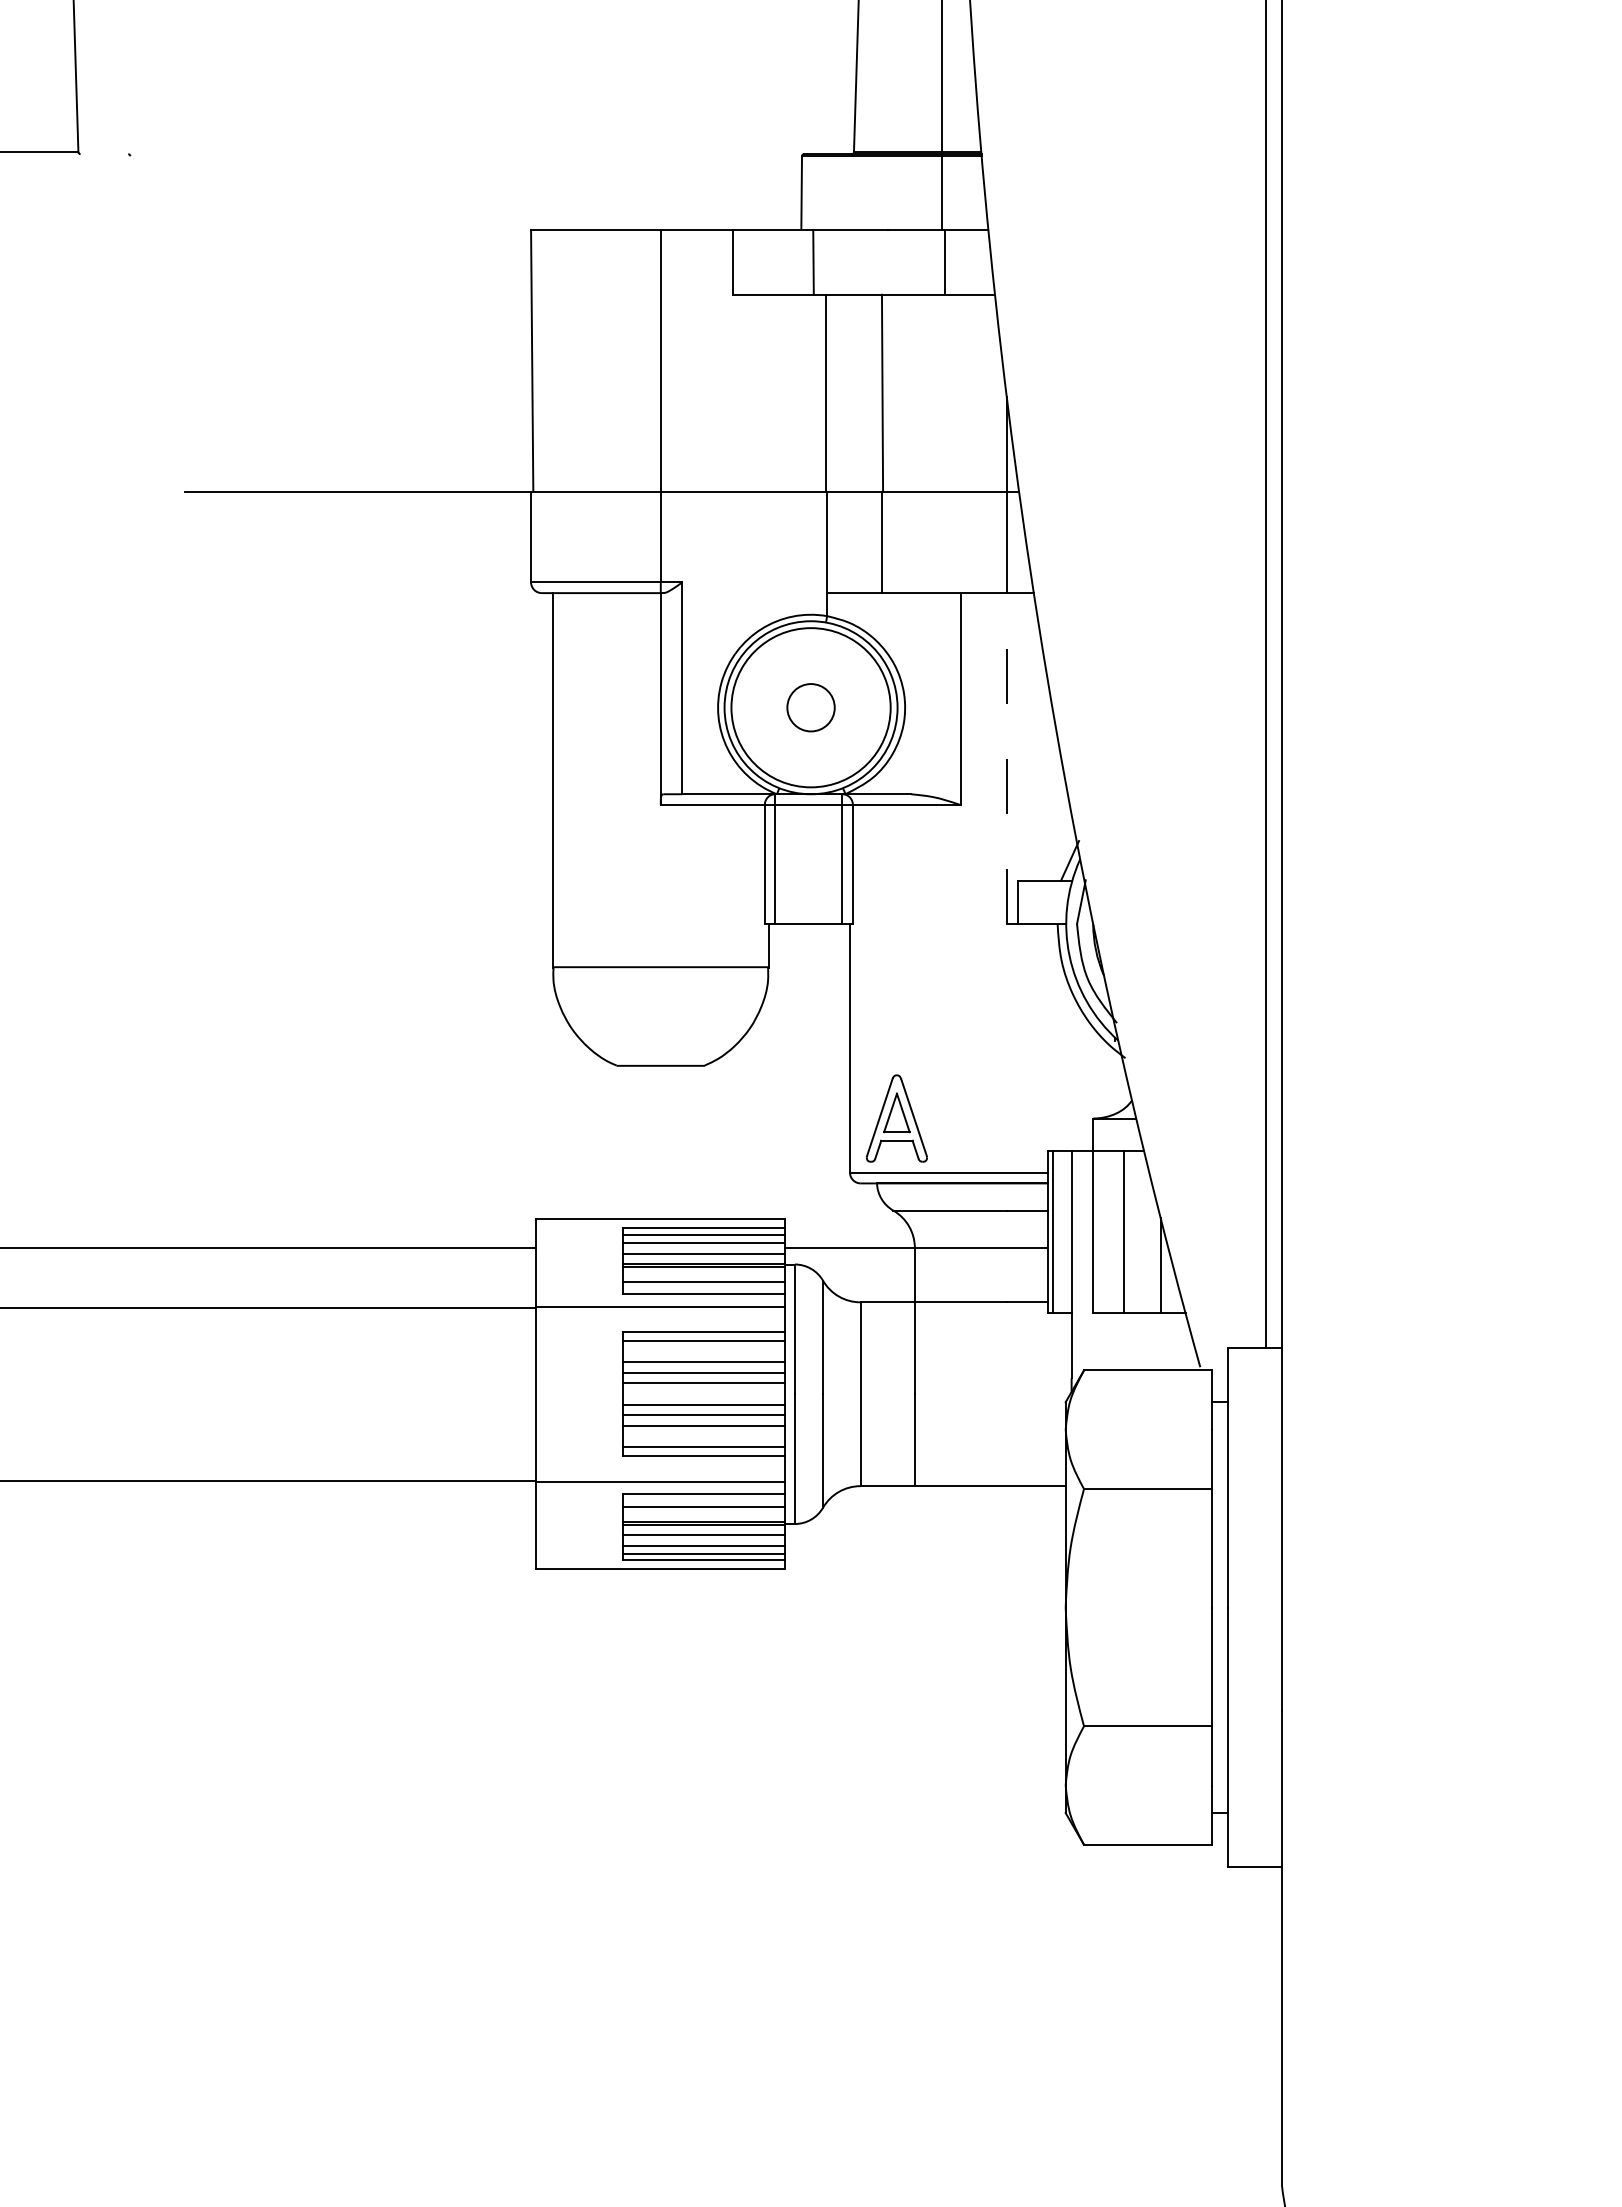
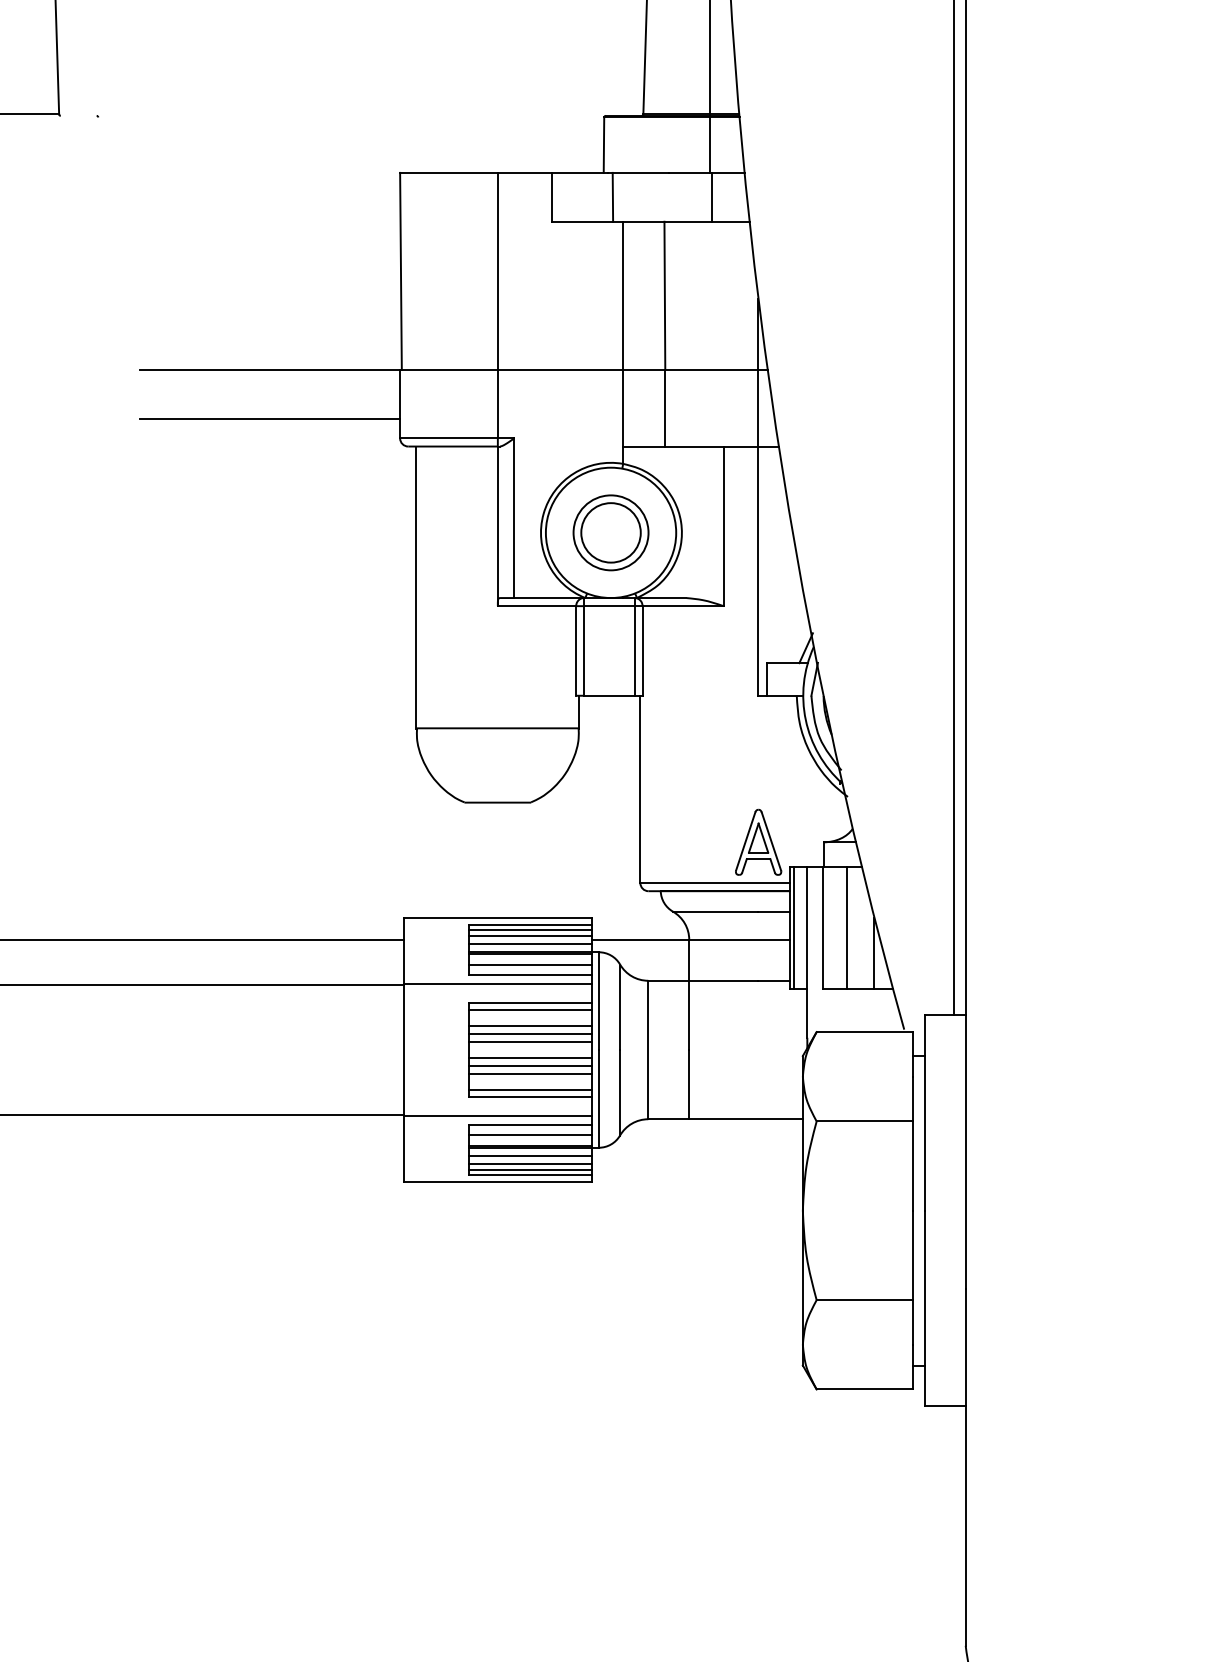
line: (358, 556) -> (270, 418), added
circle: (810, 707) -> (610, 532), size x0.62
circle: (810, 707) -> (610, 532), size x1.67
line: (1006, 758) -> (758, 571), dashed -> solid
part: (896, 1118) -> (758, 842), moved

